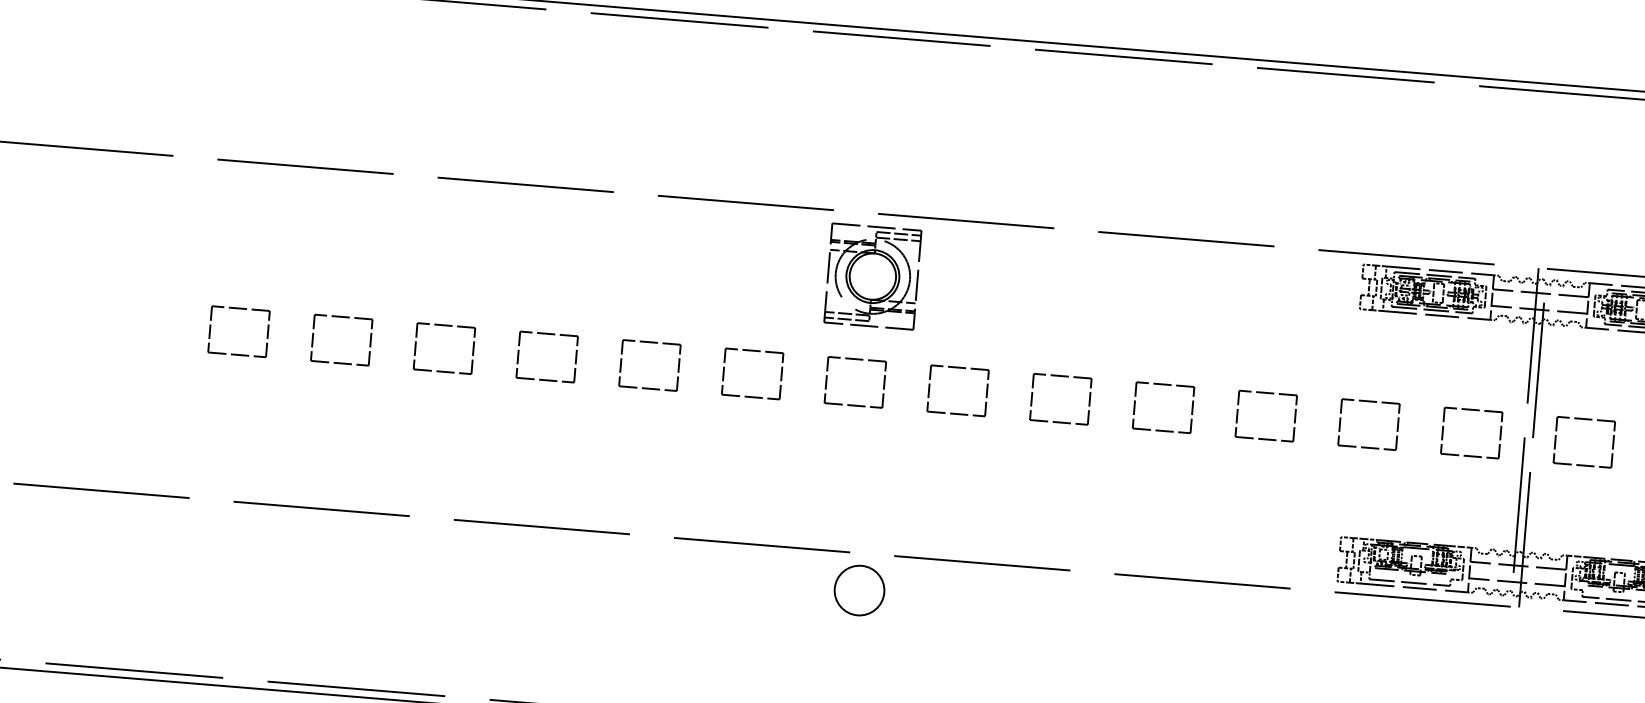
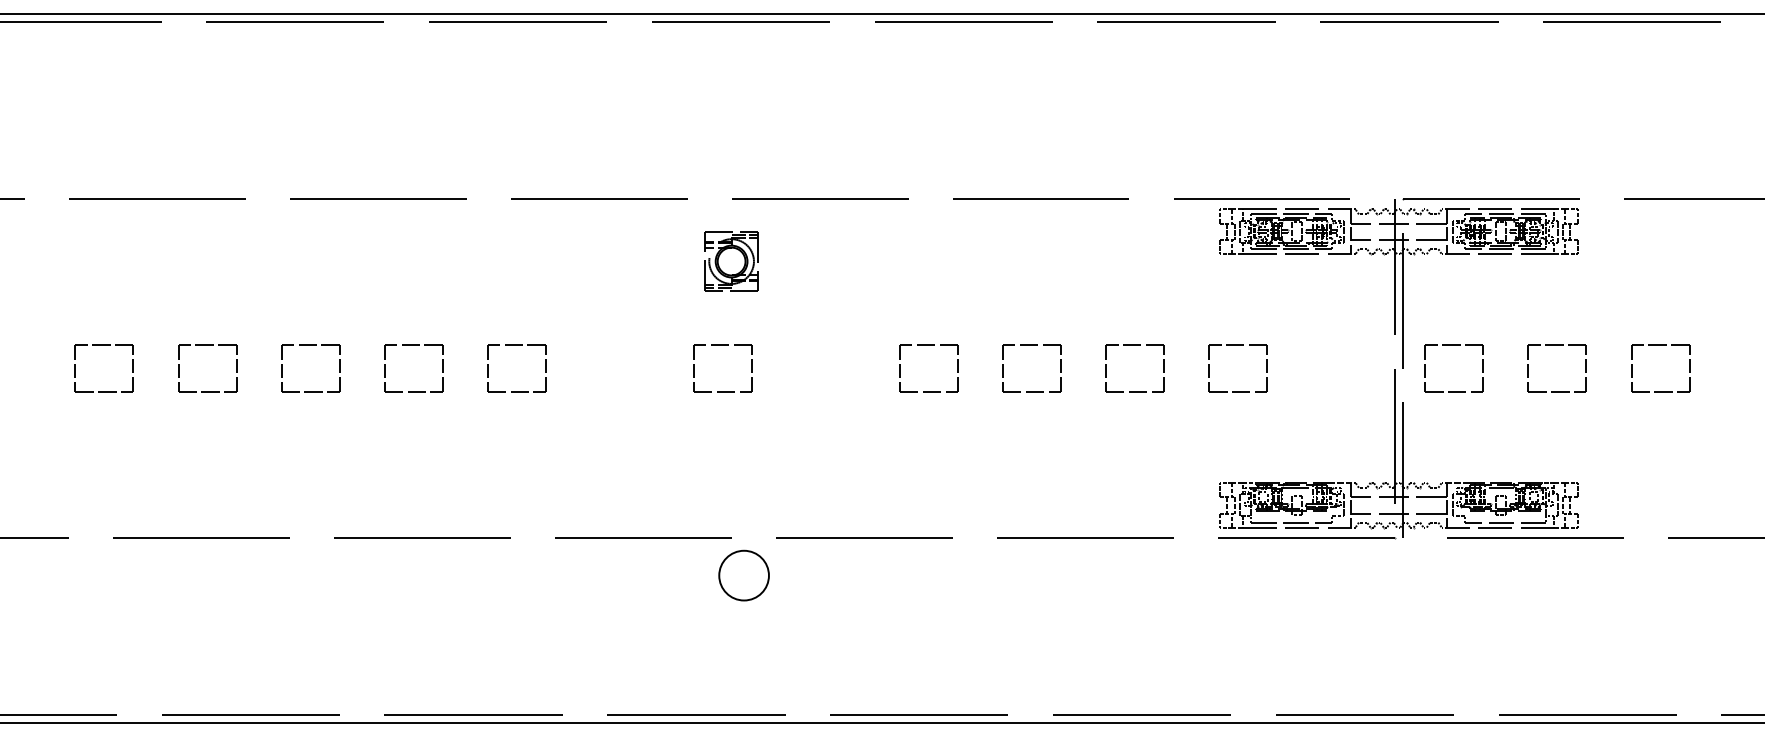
part: (872, 276) -> (731, 261), size x0.6
part: (754, 351) -> (619, 345), removed
part: (959, 367) -> (825, 345), removed
part: (1472, 410) -> (1340, 345), removed

